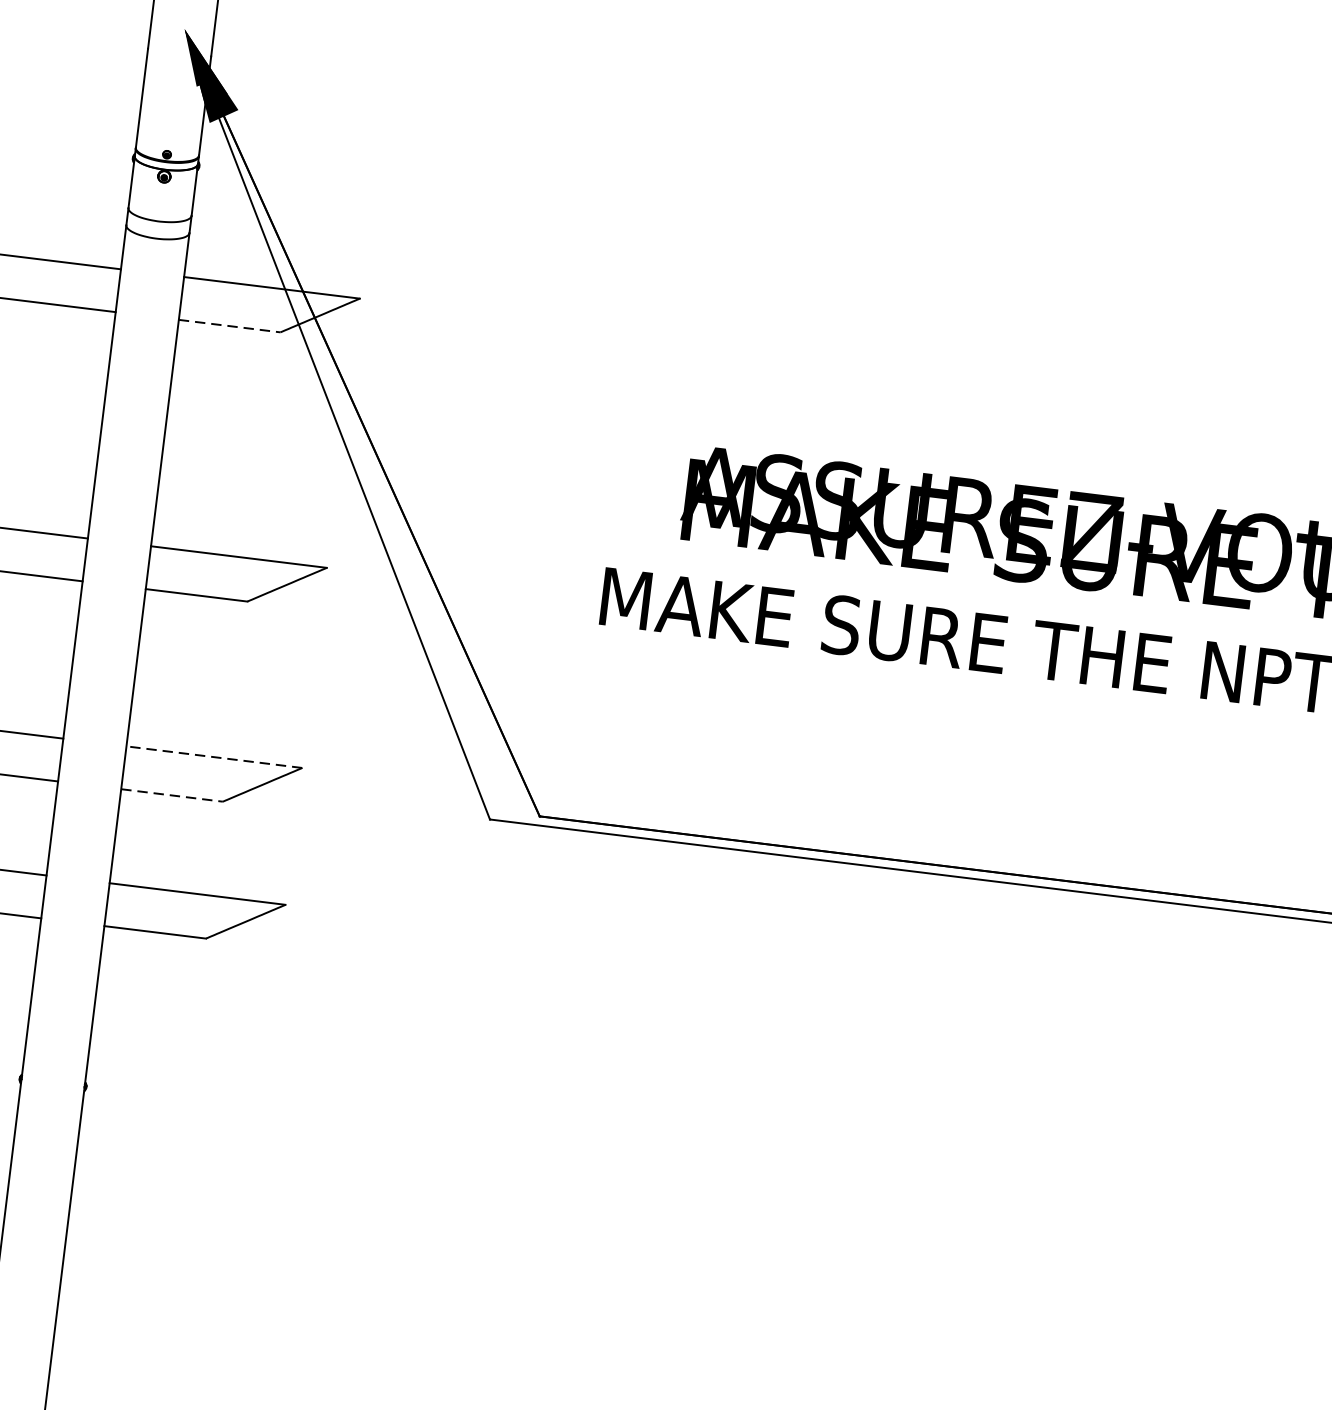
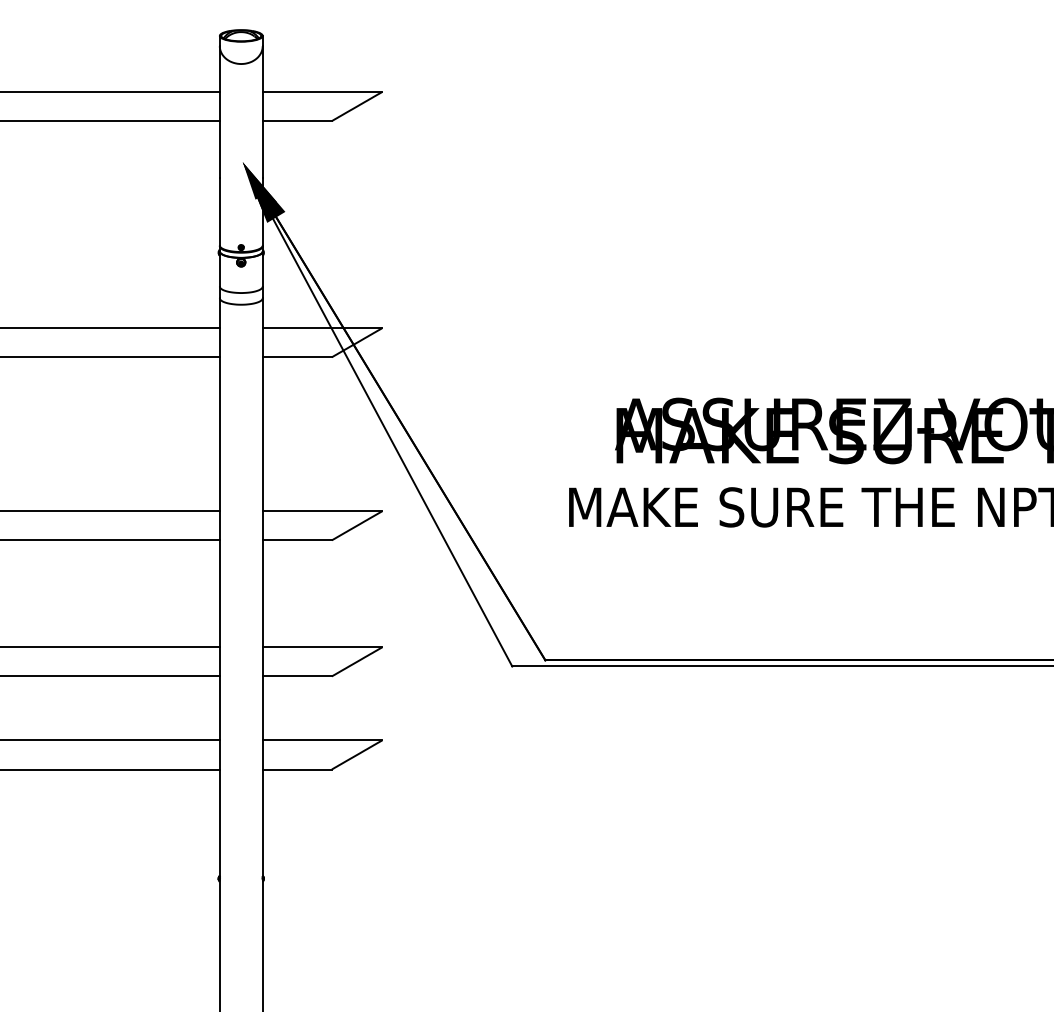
line: (229, 326) -> (297, 357), dashed -> solid
line: (214, 757) -> (322, 647), dashed -> solid
line: (172, 795) -> (297, 676), dashed -> solid

